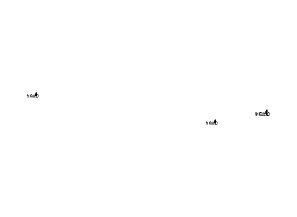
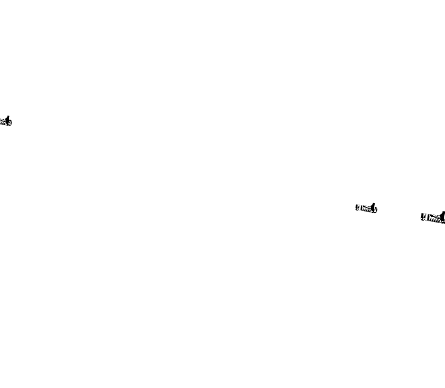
part: (211, 121) -> (366, 205), moved

